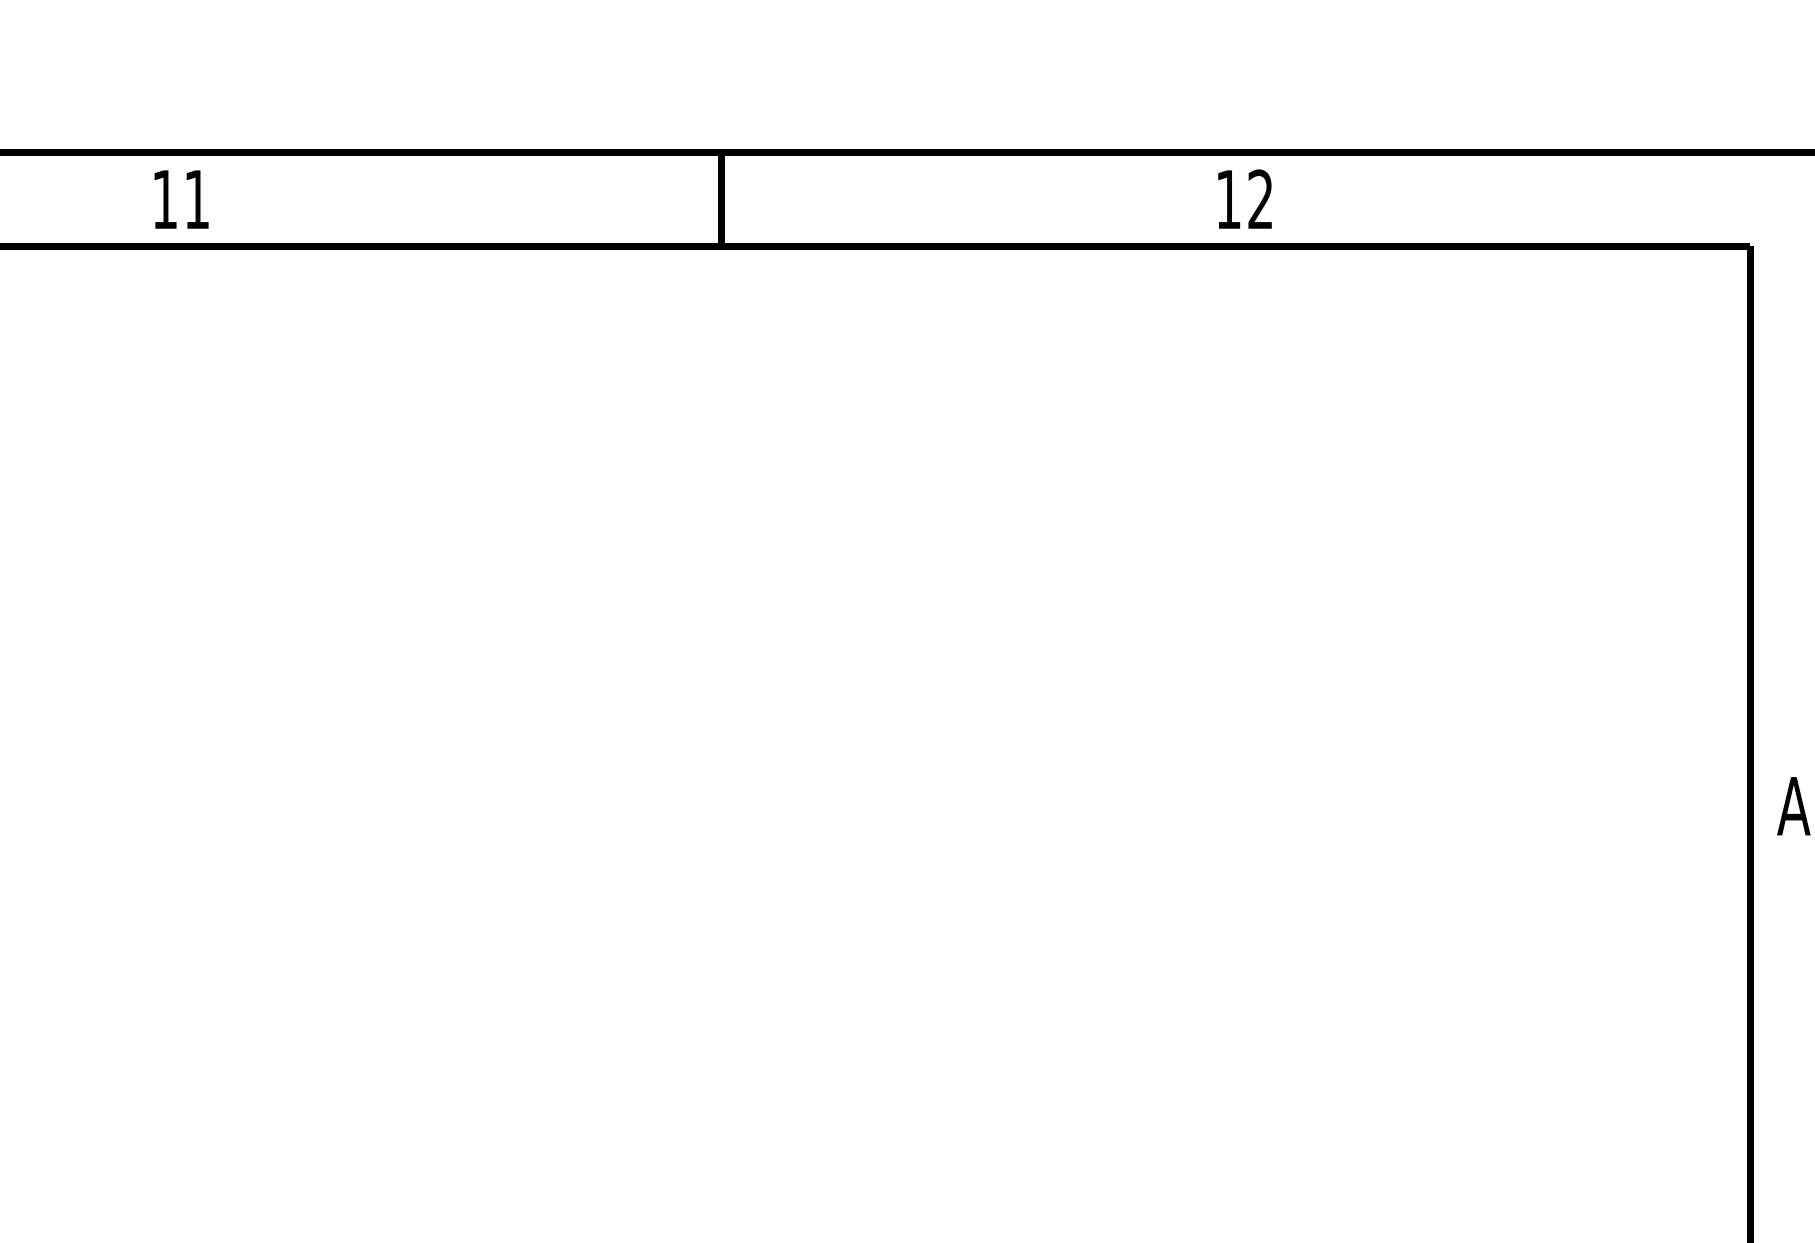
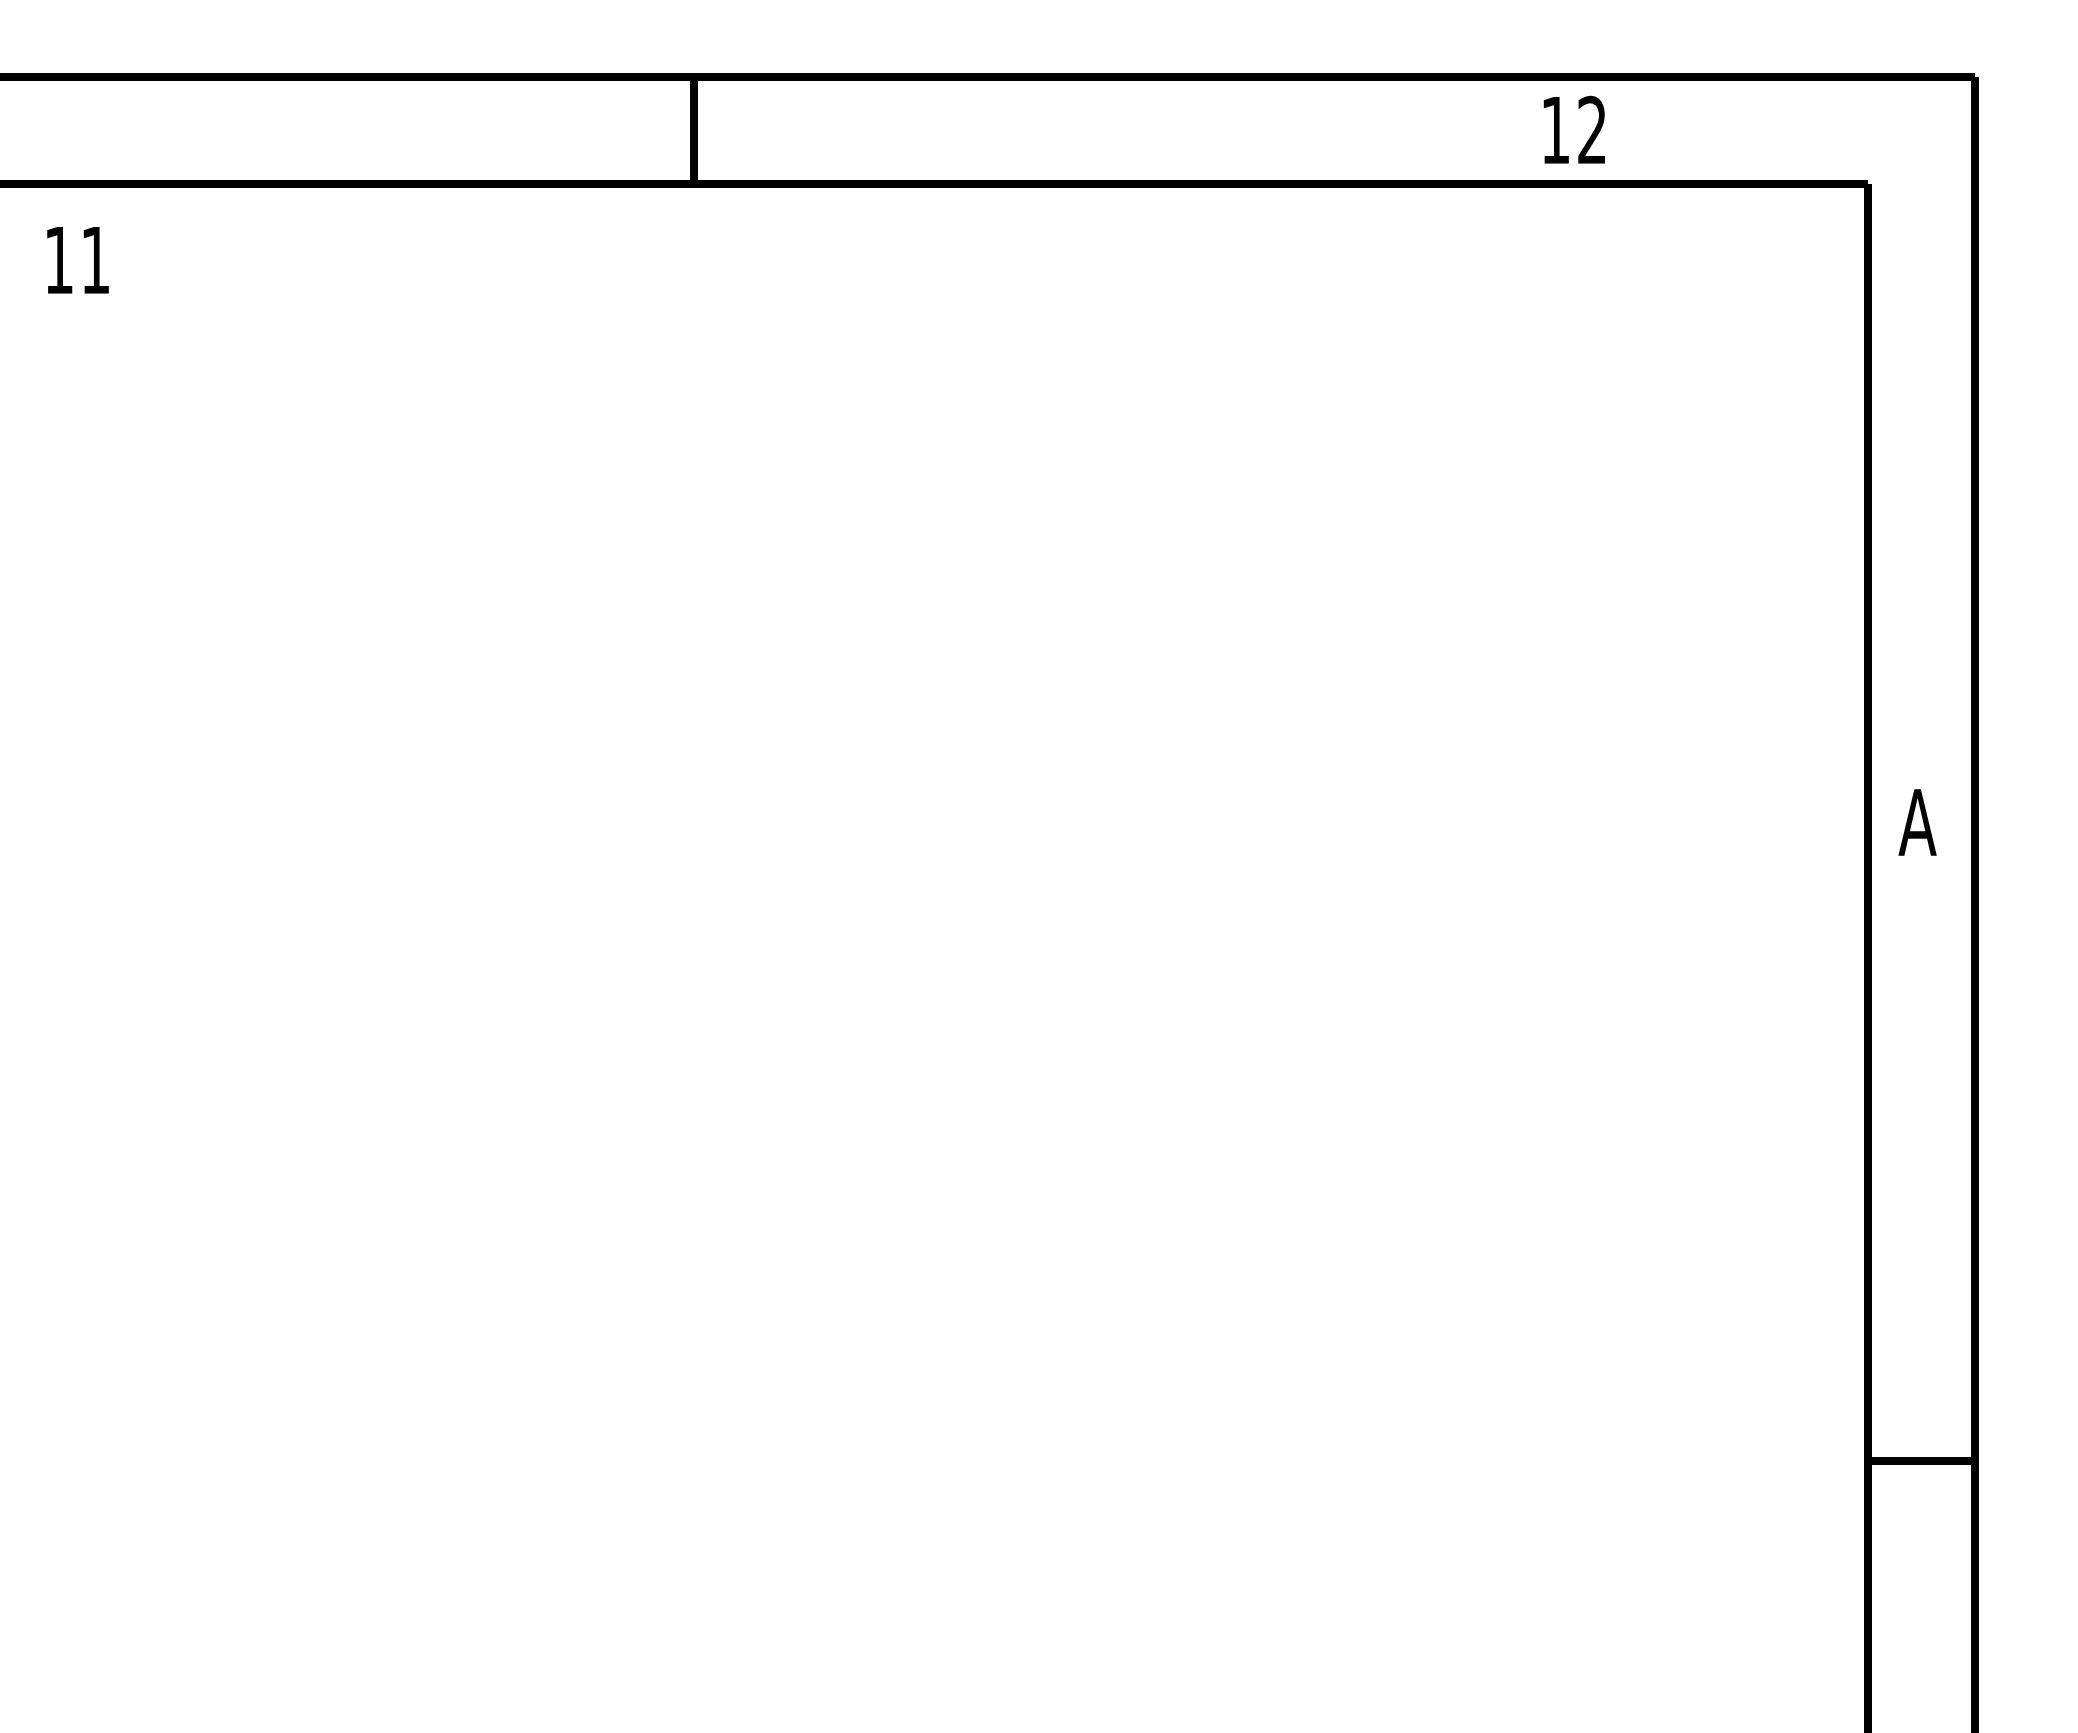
text: (1244, 198) -> (1573, 129), moved
text: (181, 199) -> (77, 260), moved

